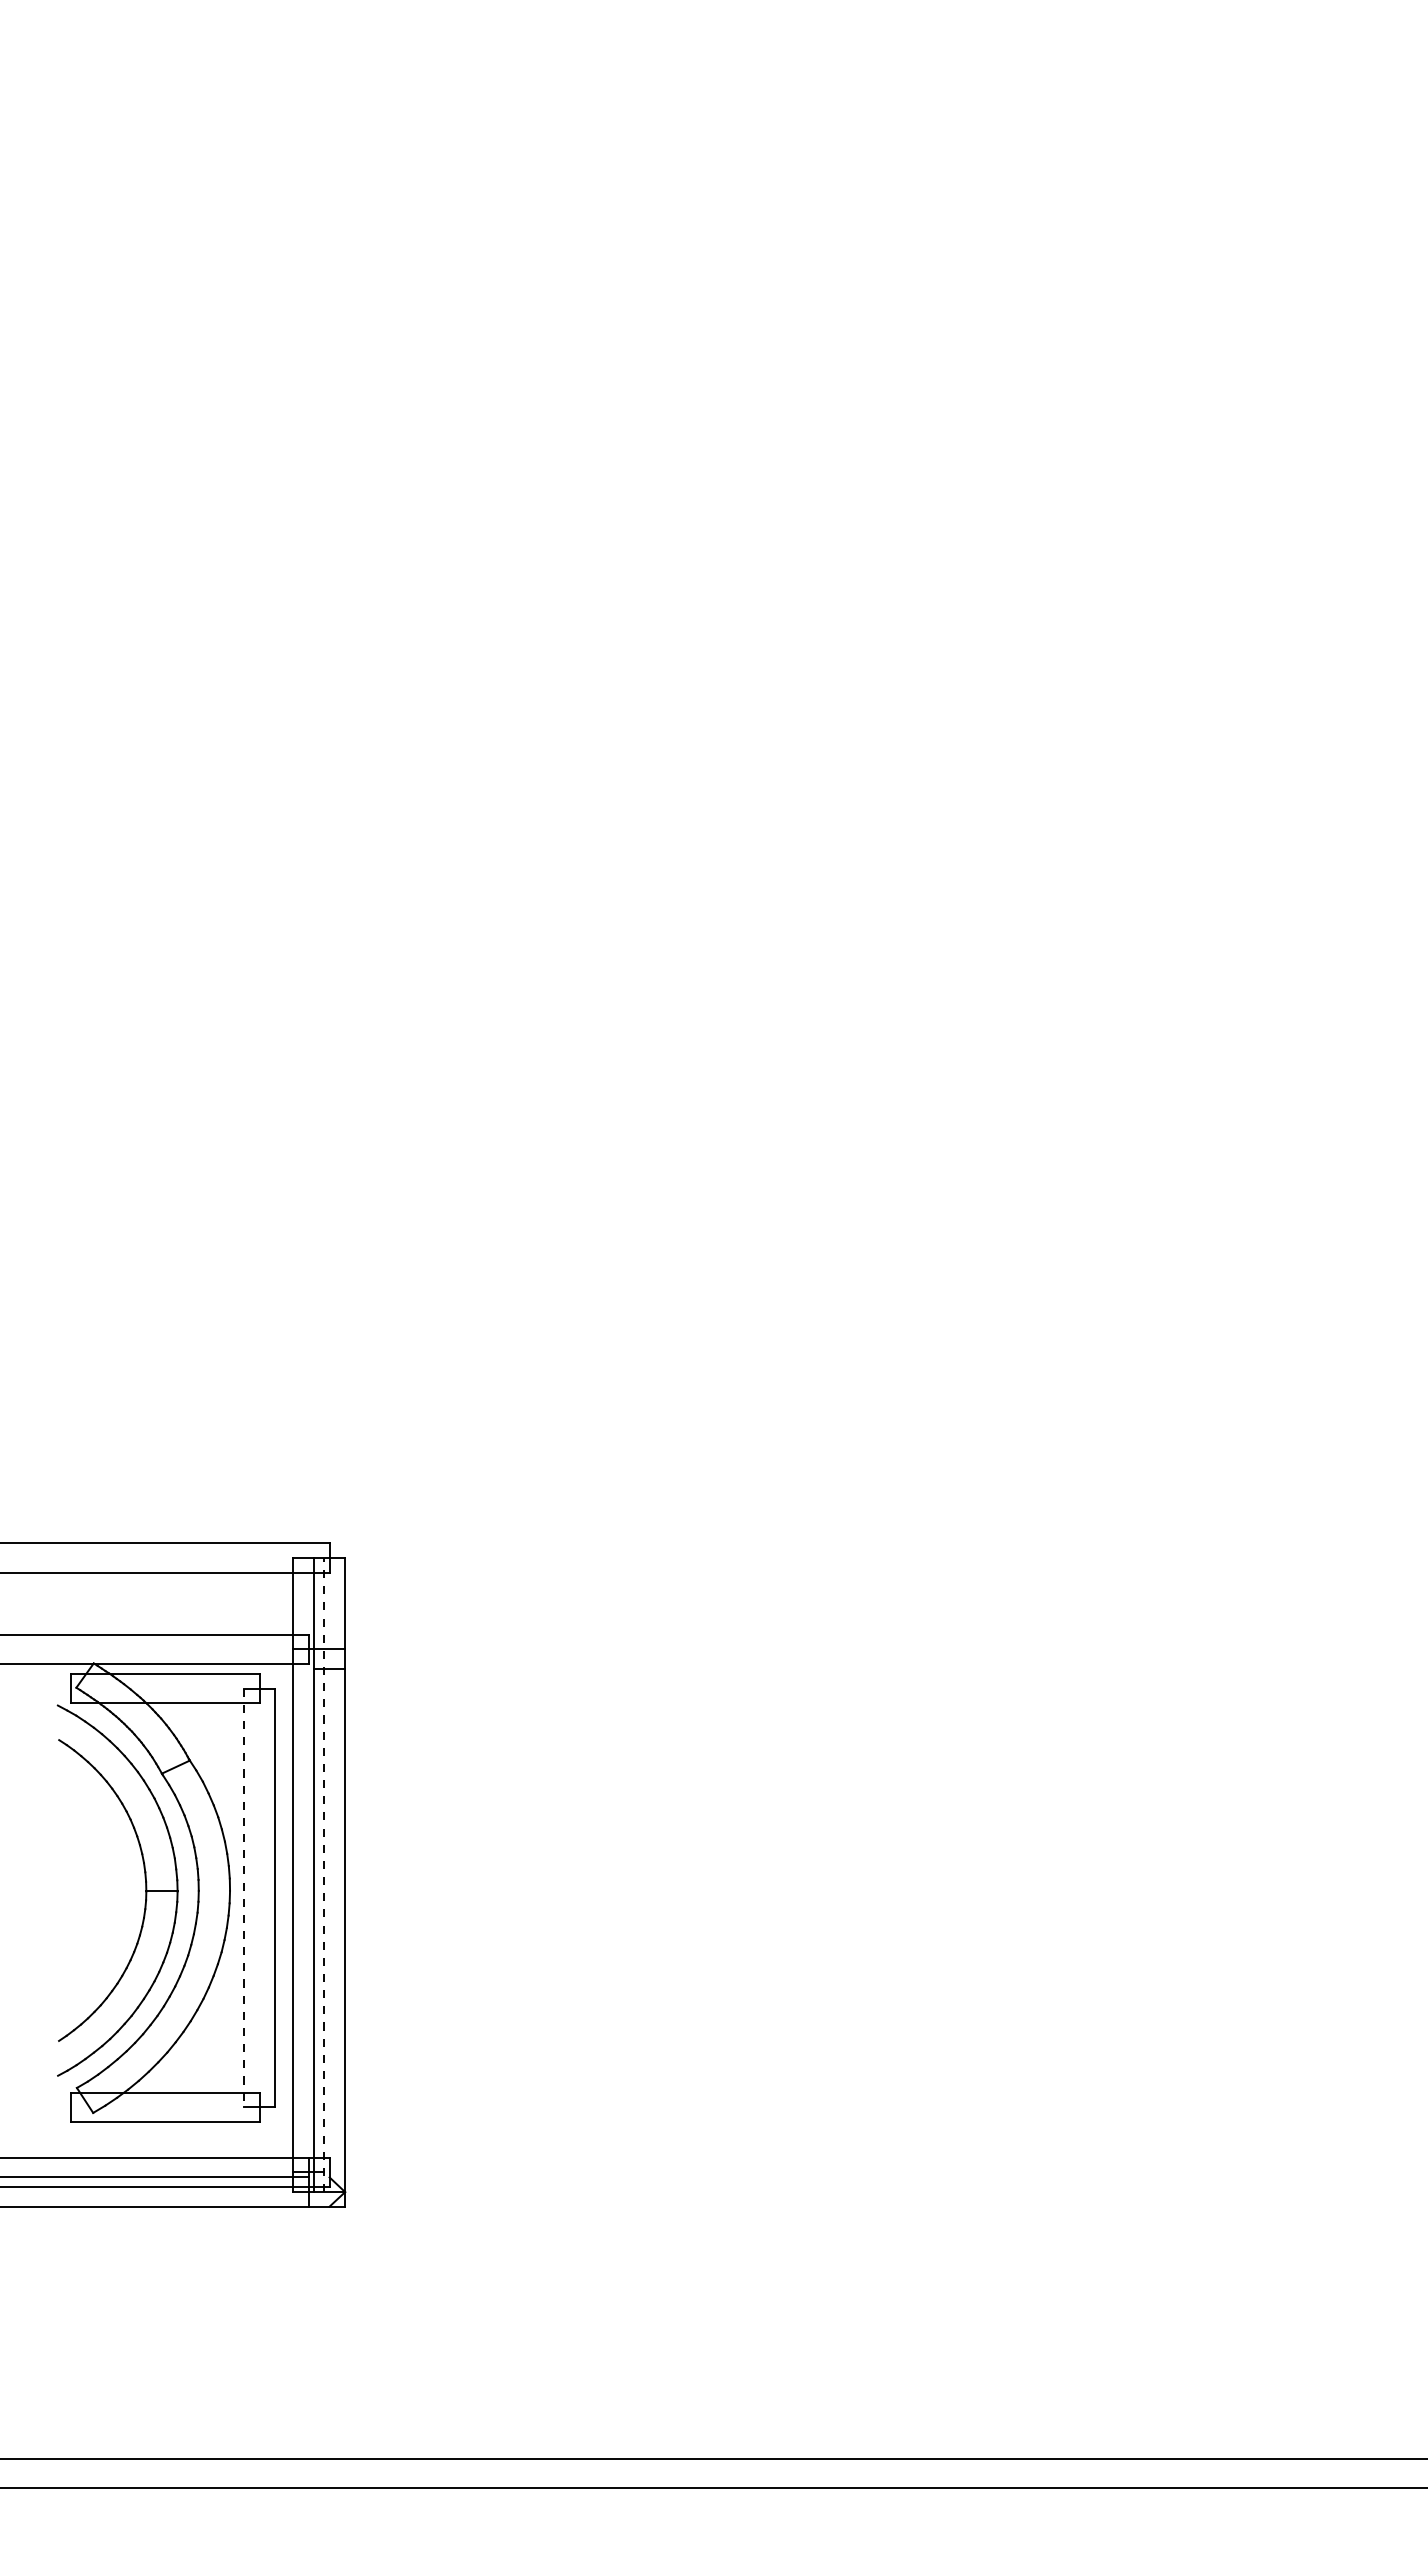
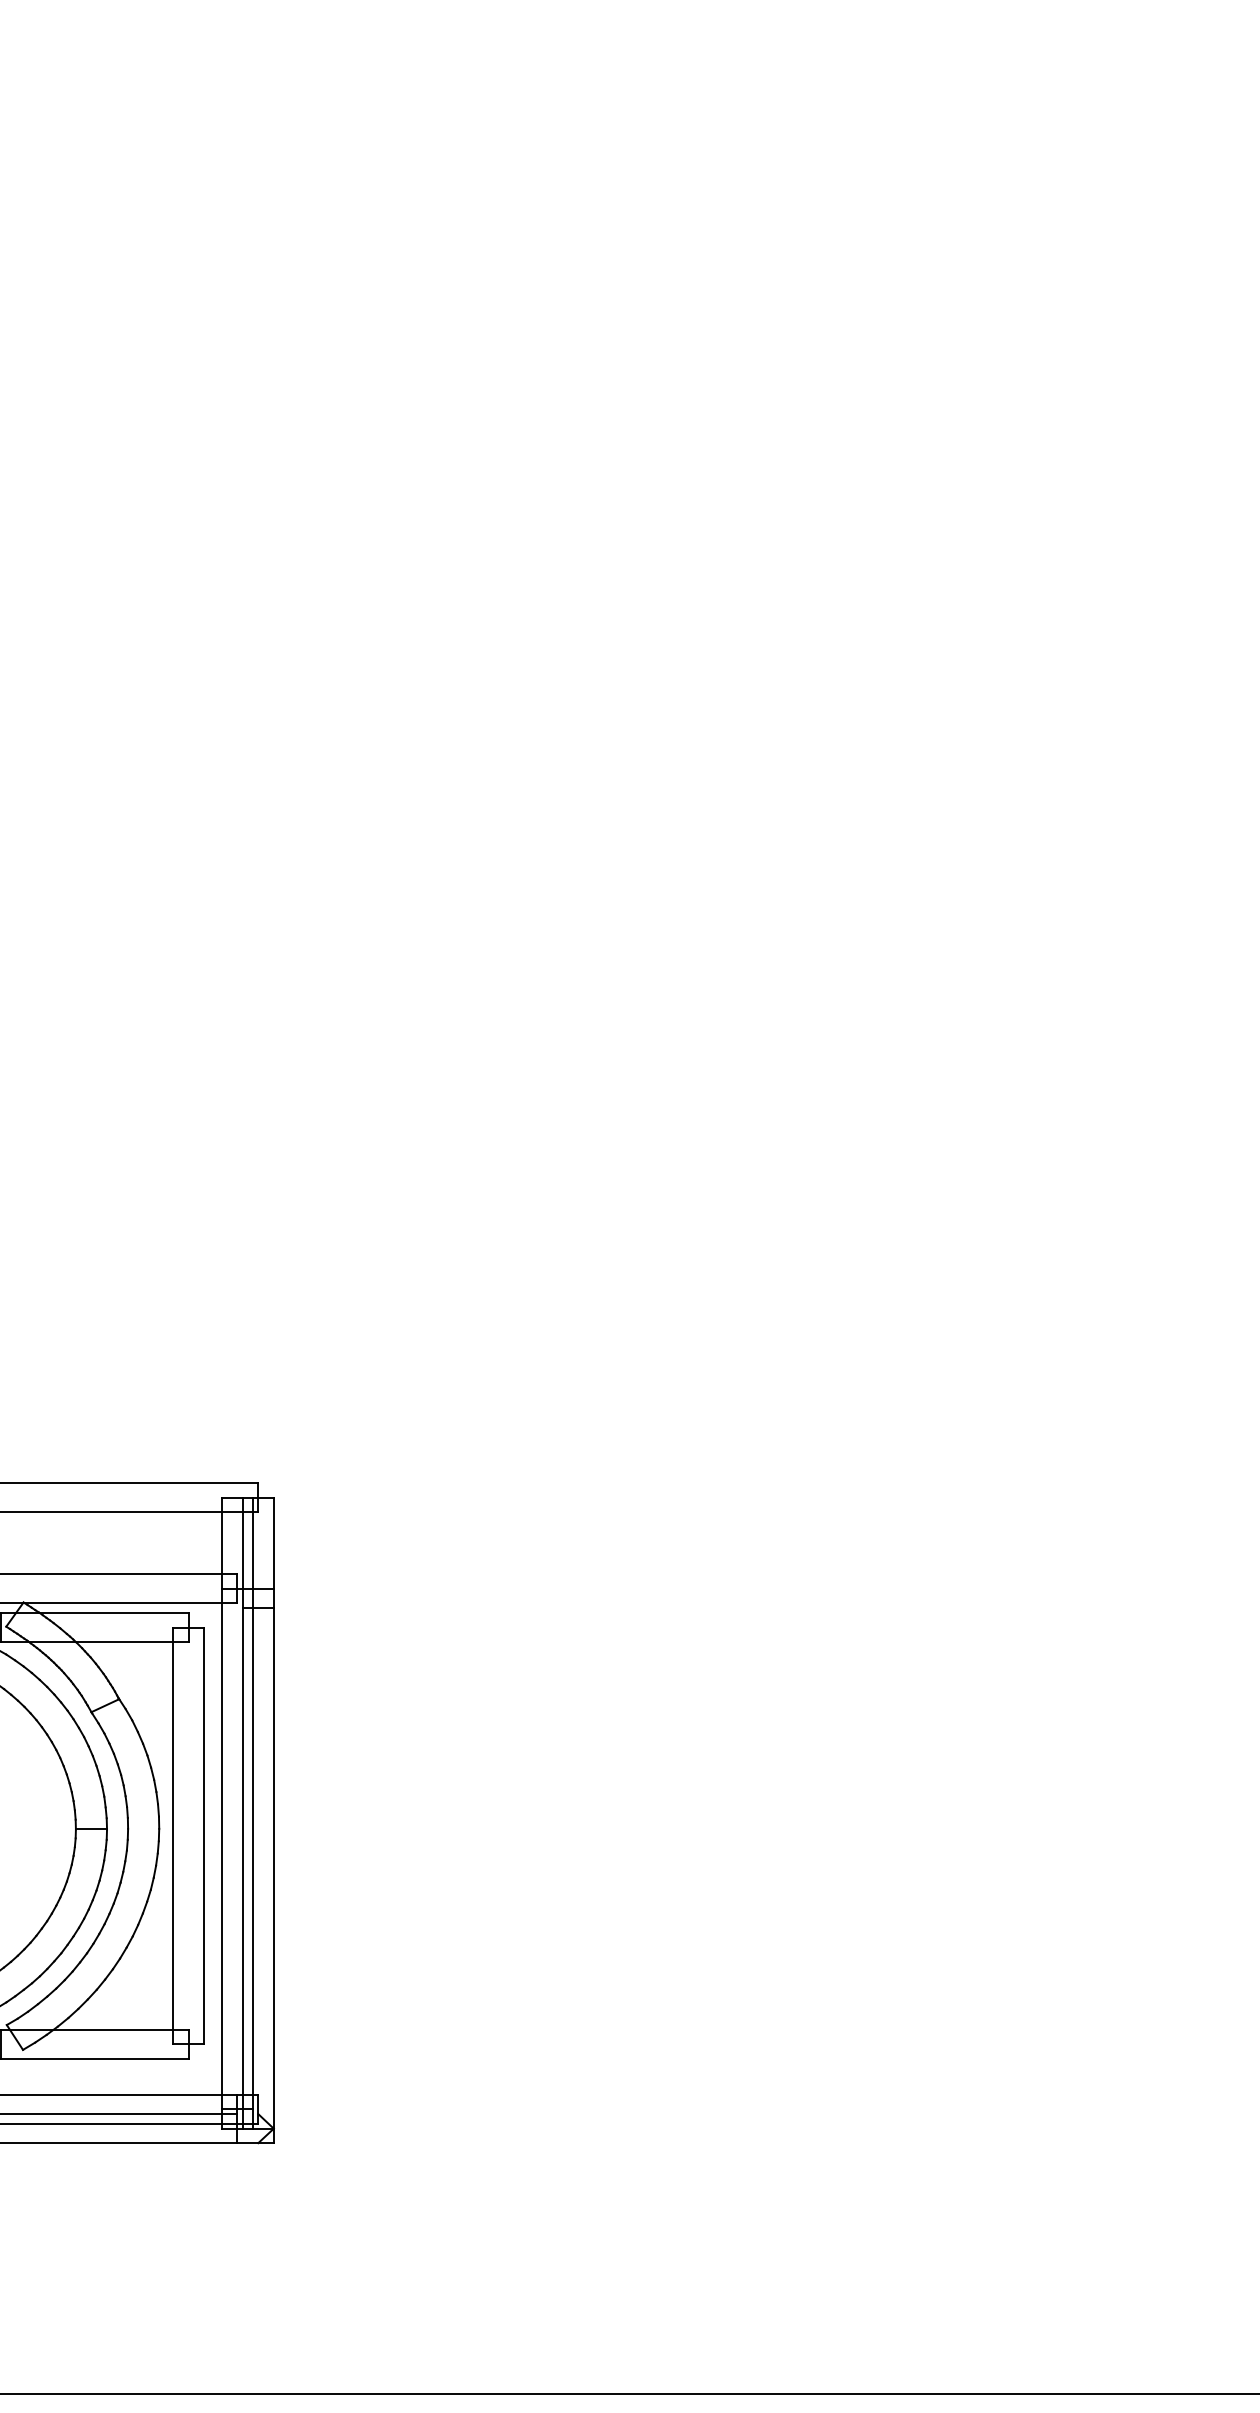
line: (324, 1874) -> (253, 1812), dashed -> solid
line: (244, 1898) -> (173, 1836), dashed -> solid

